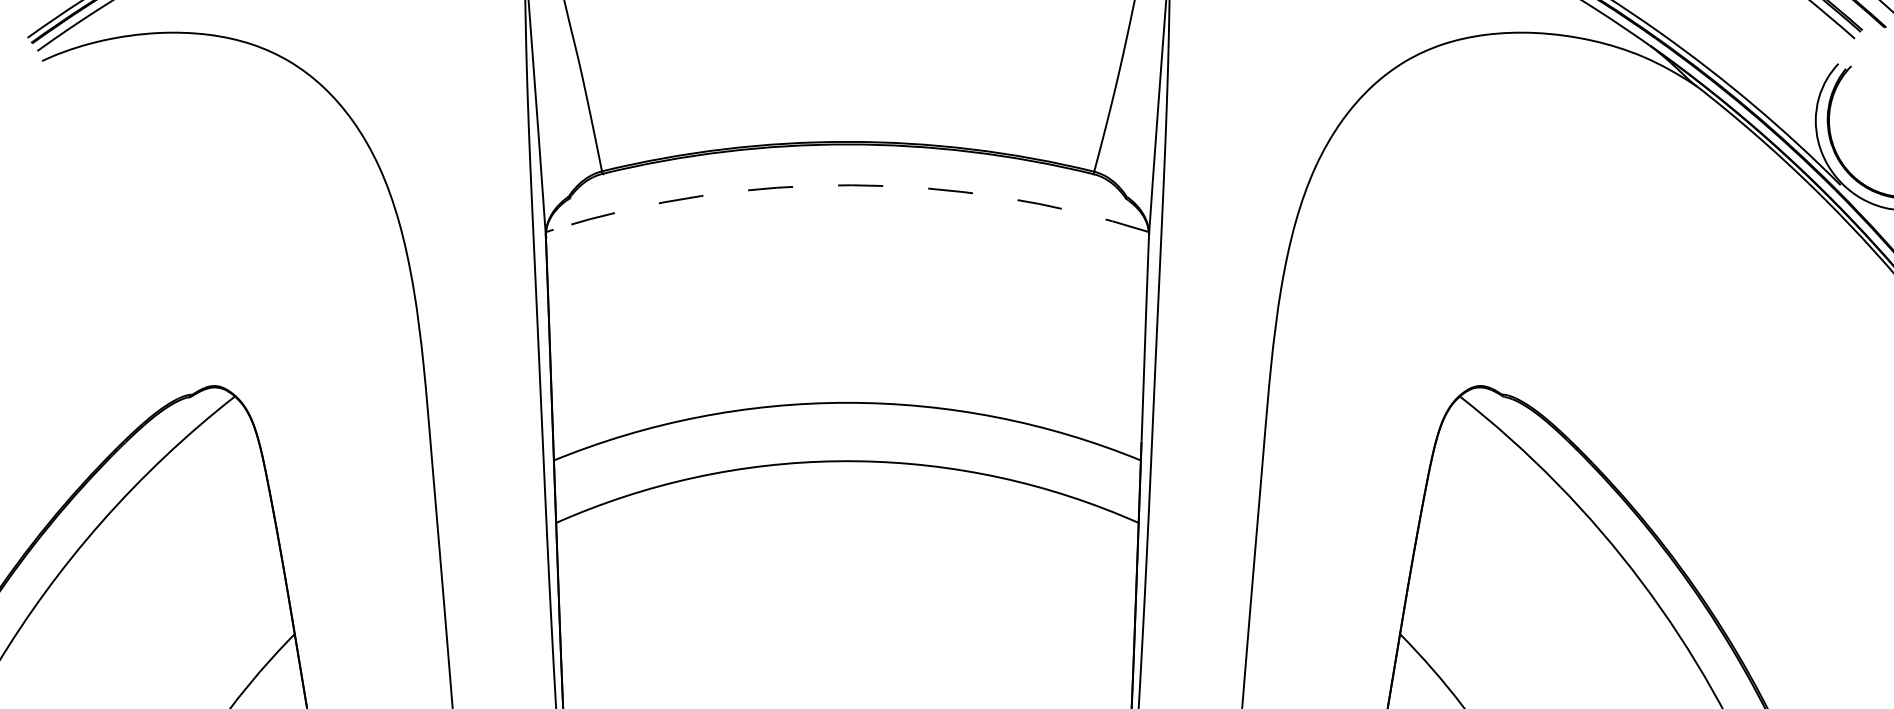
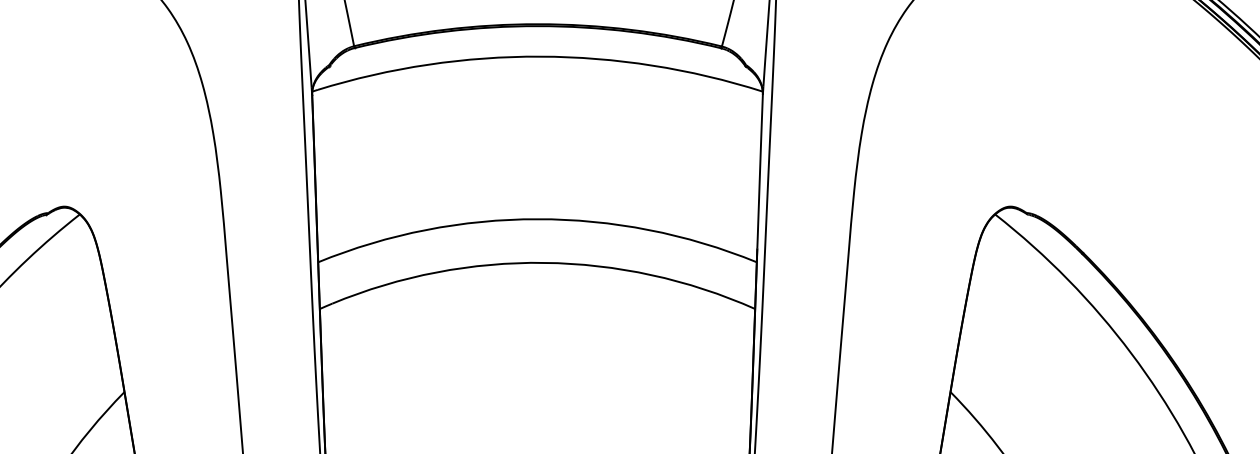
arc: (851, 185) -> (540, 56), dashed -> solid

